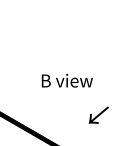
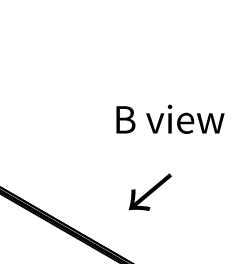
text: (66, 80) -> (168, 118), moved
text: (98, 114) -> (149, 190), moved

